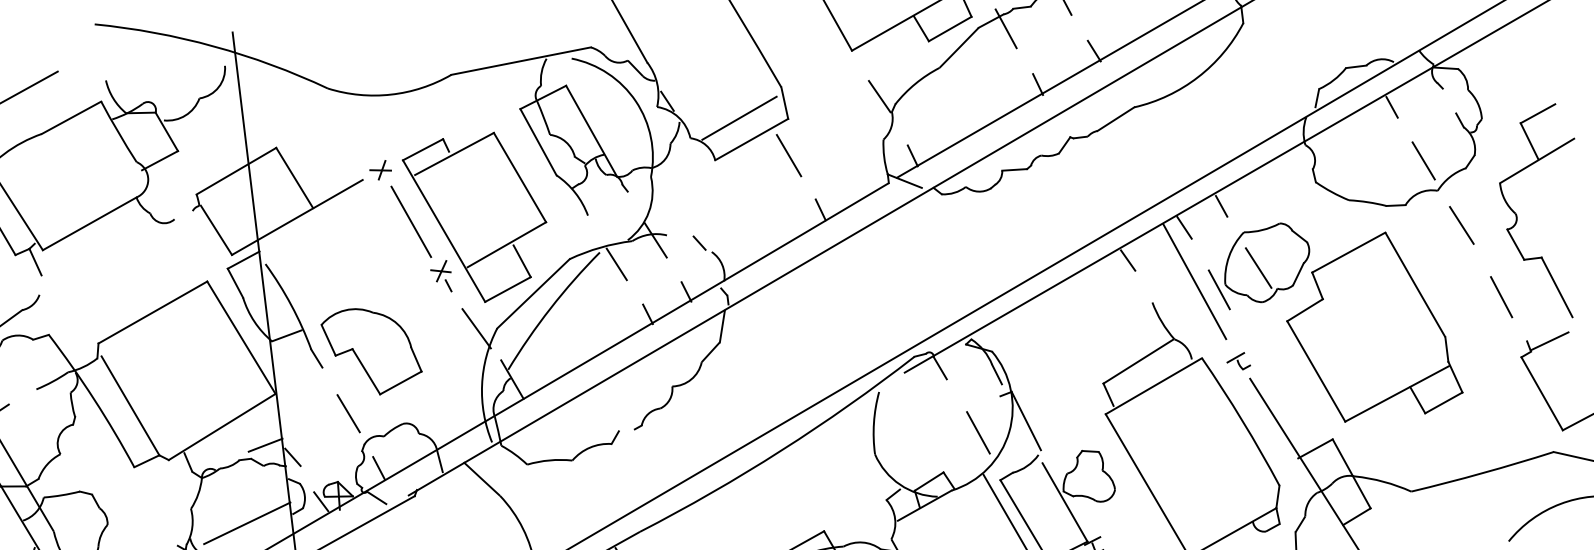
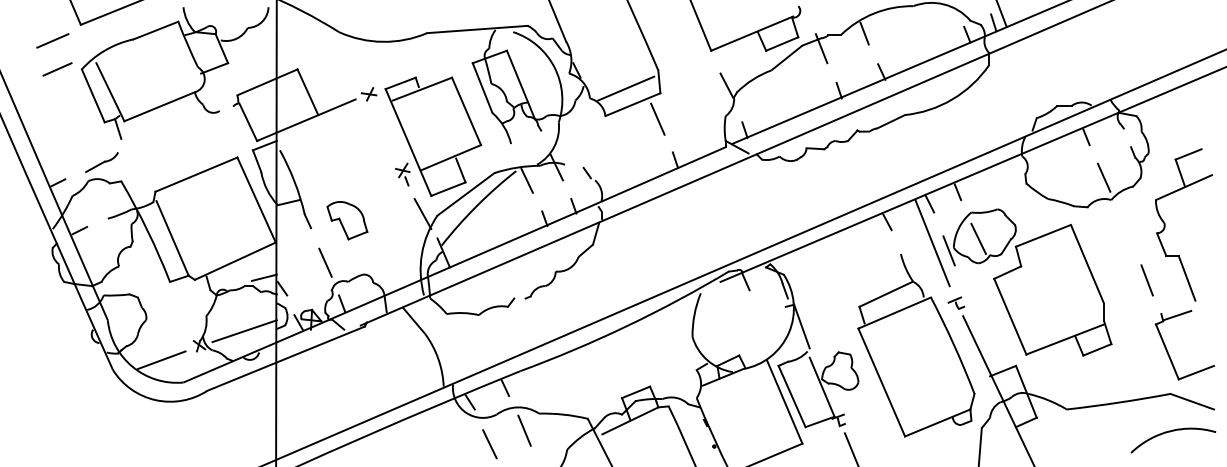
line: (411, 220) -> (386, 132), removed
line: (1461, 225) -> (1125, 226), removed
part: (372, 350) -> (347, 220), size x0.6
line: (977, 432) -> (766, 330), removed

